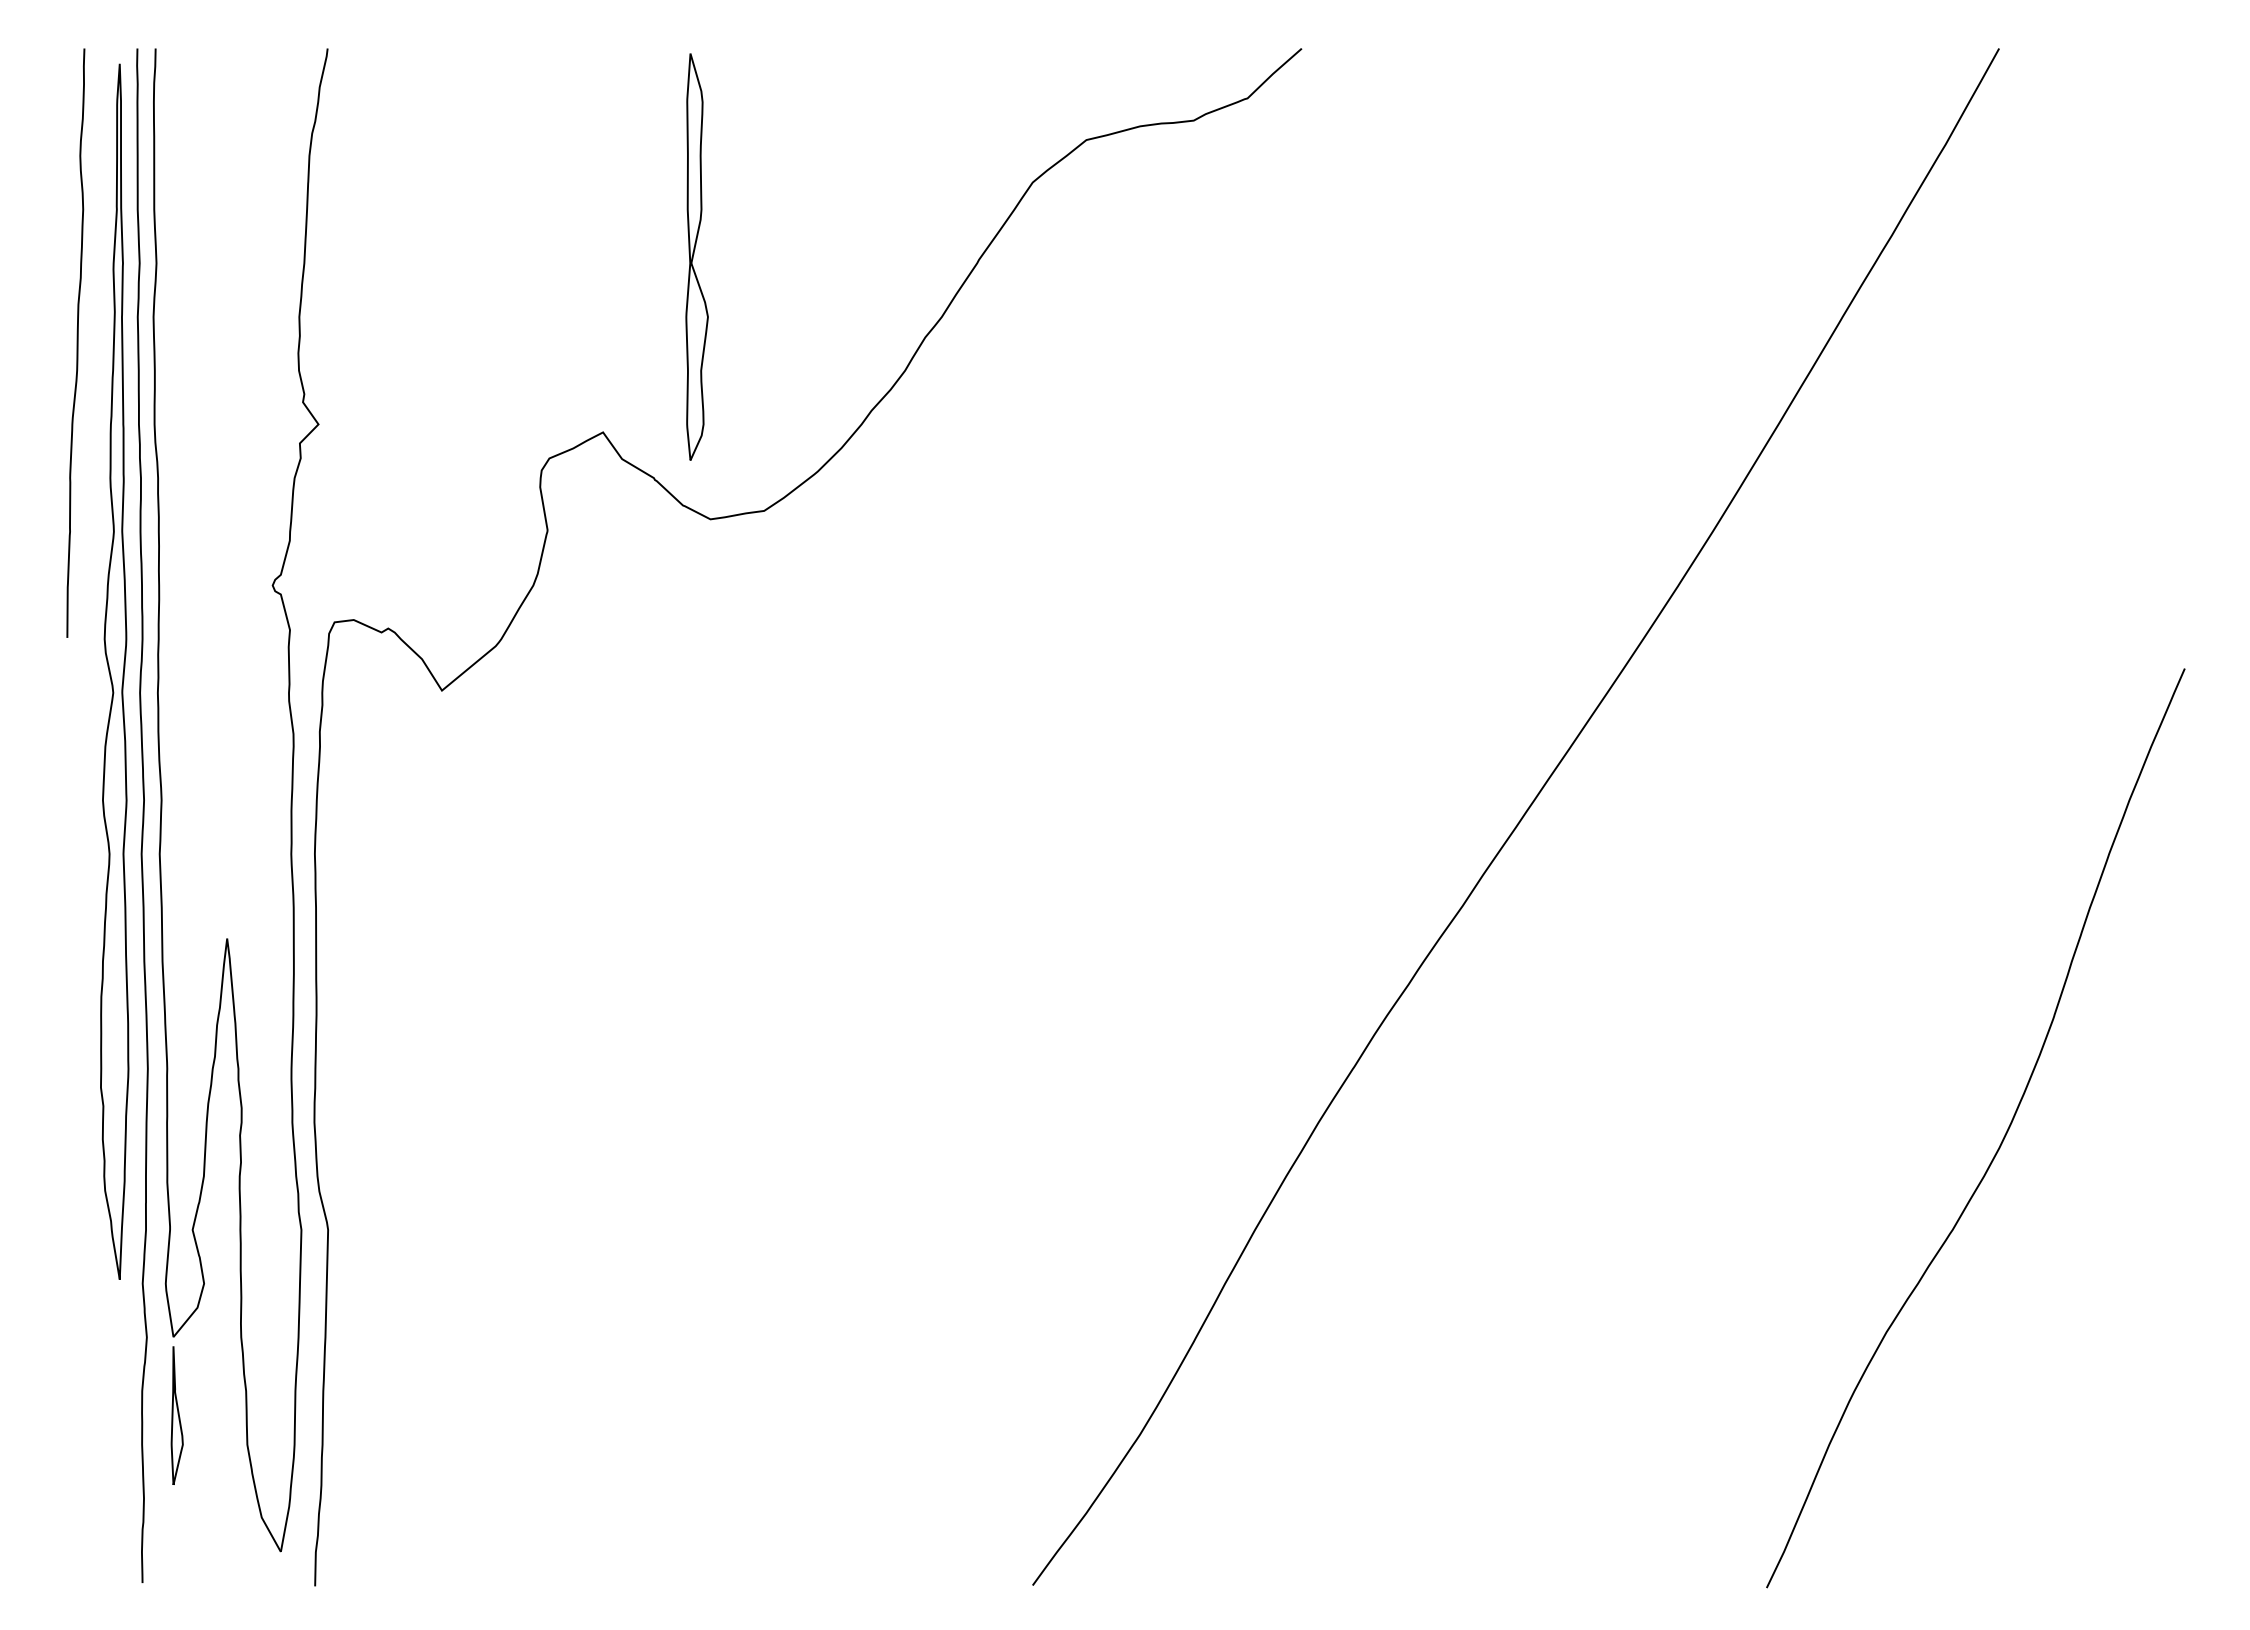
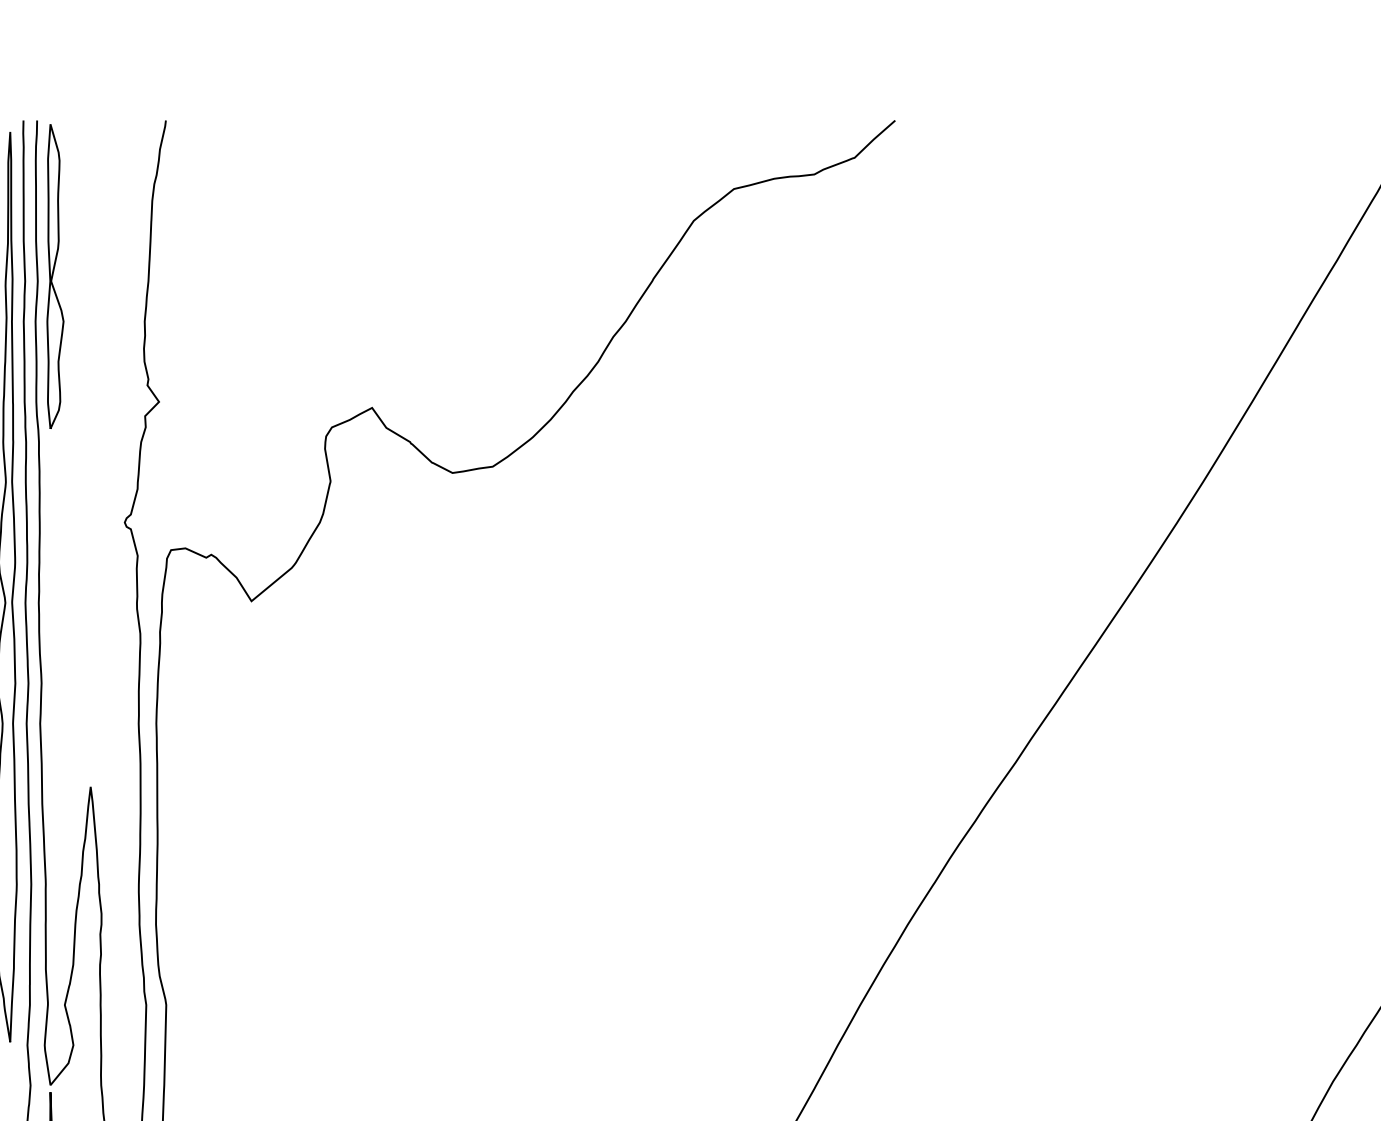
part: (696, 256) -> (54, 276), moved

